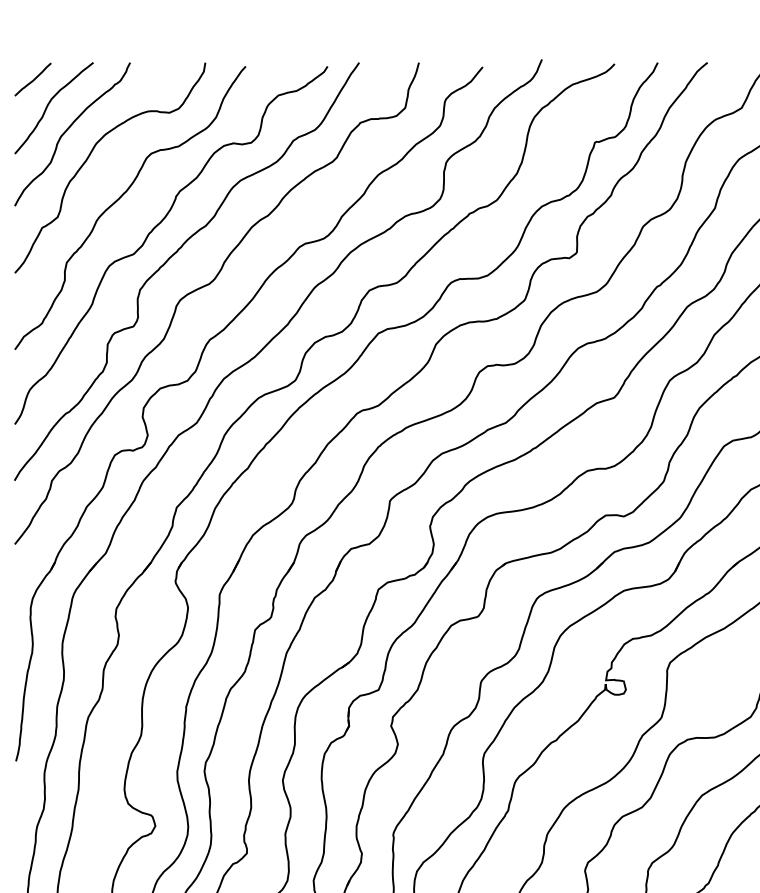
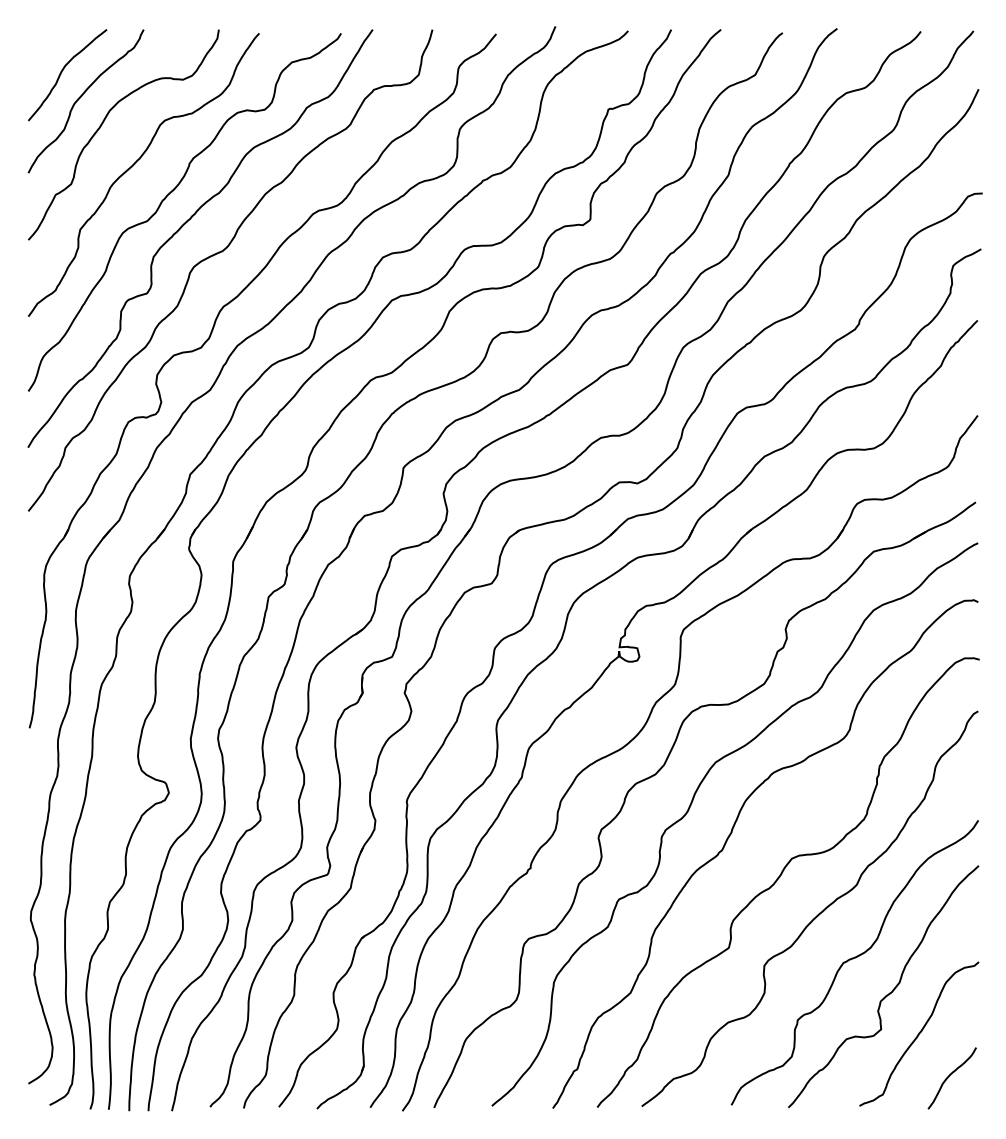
line: (32, 79) -> (46, 46), removed

